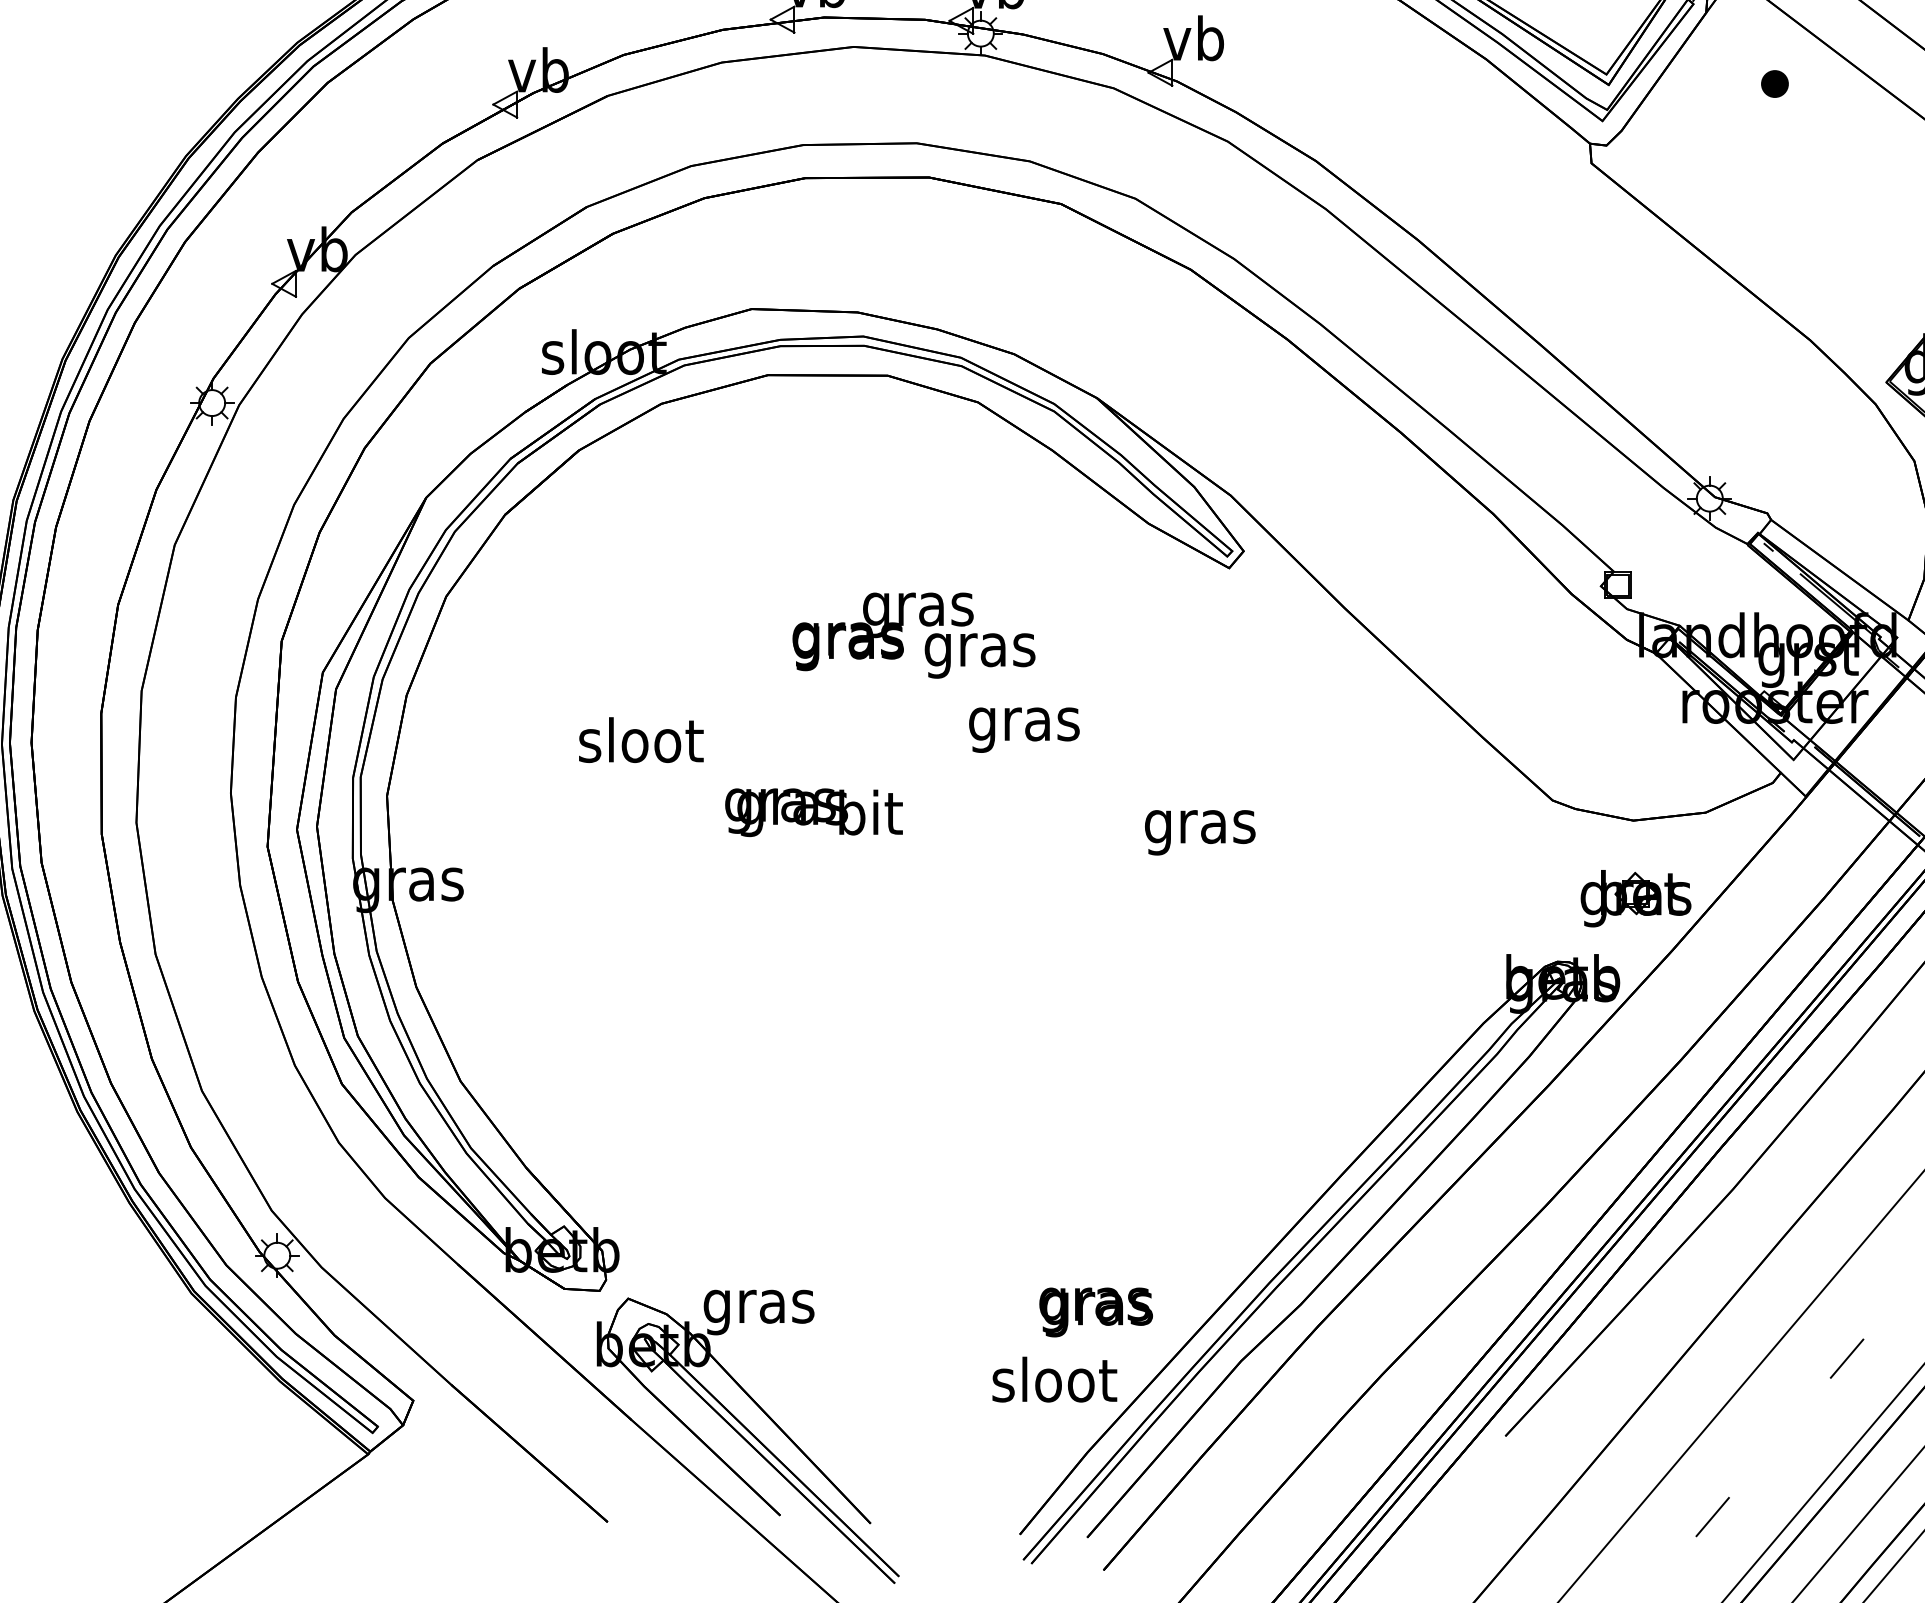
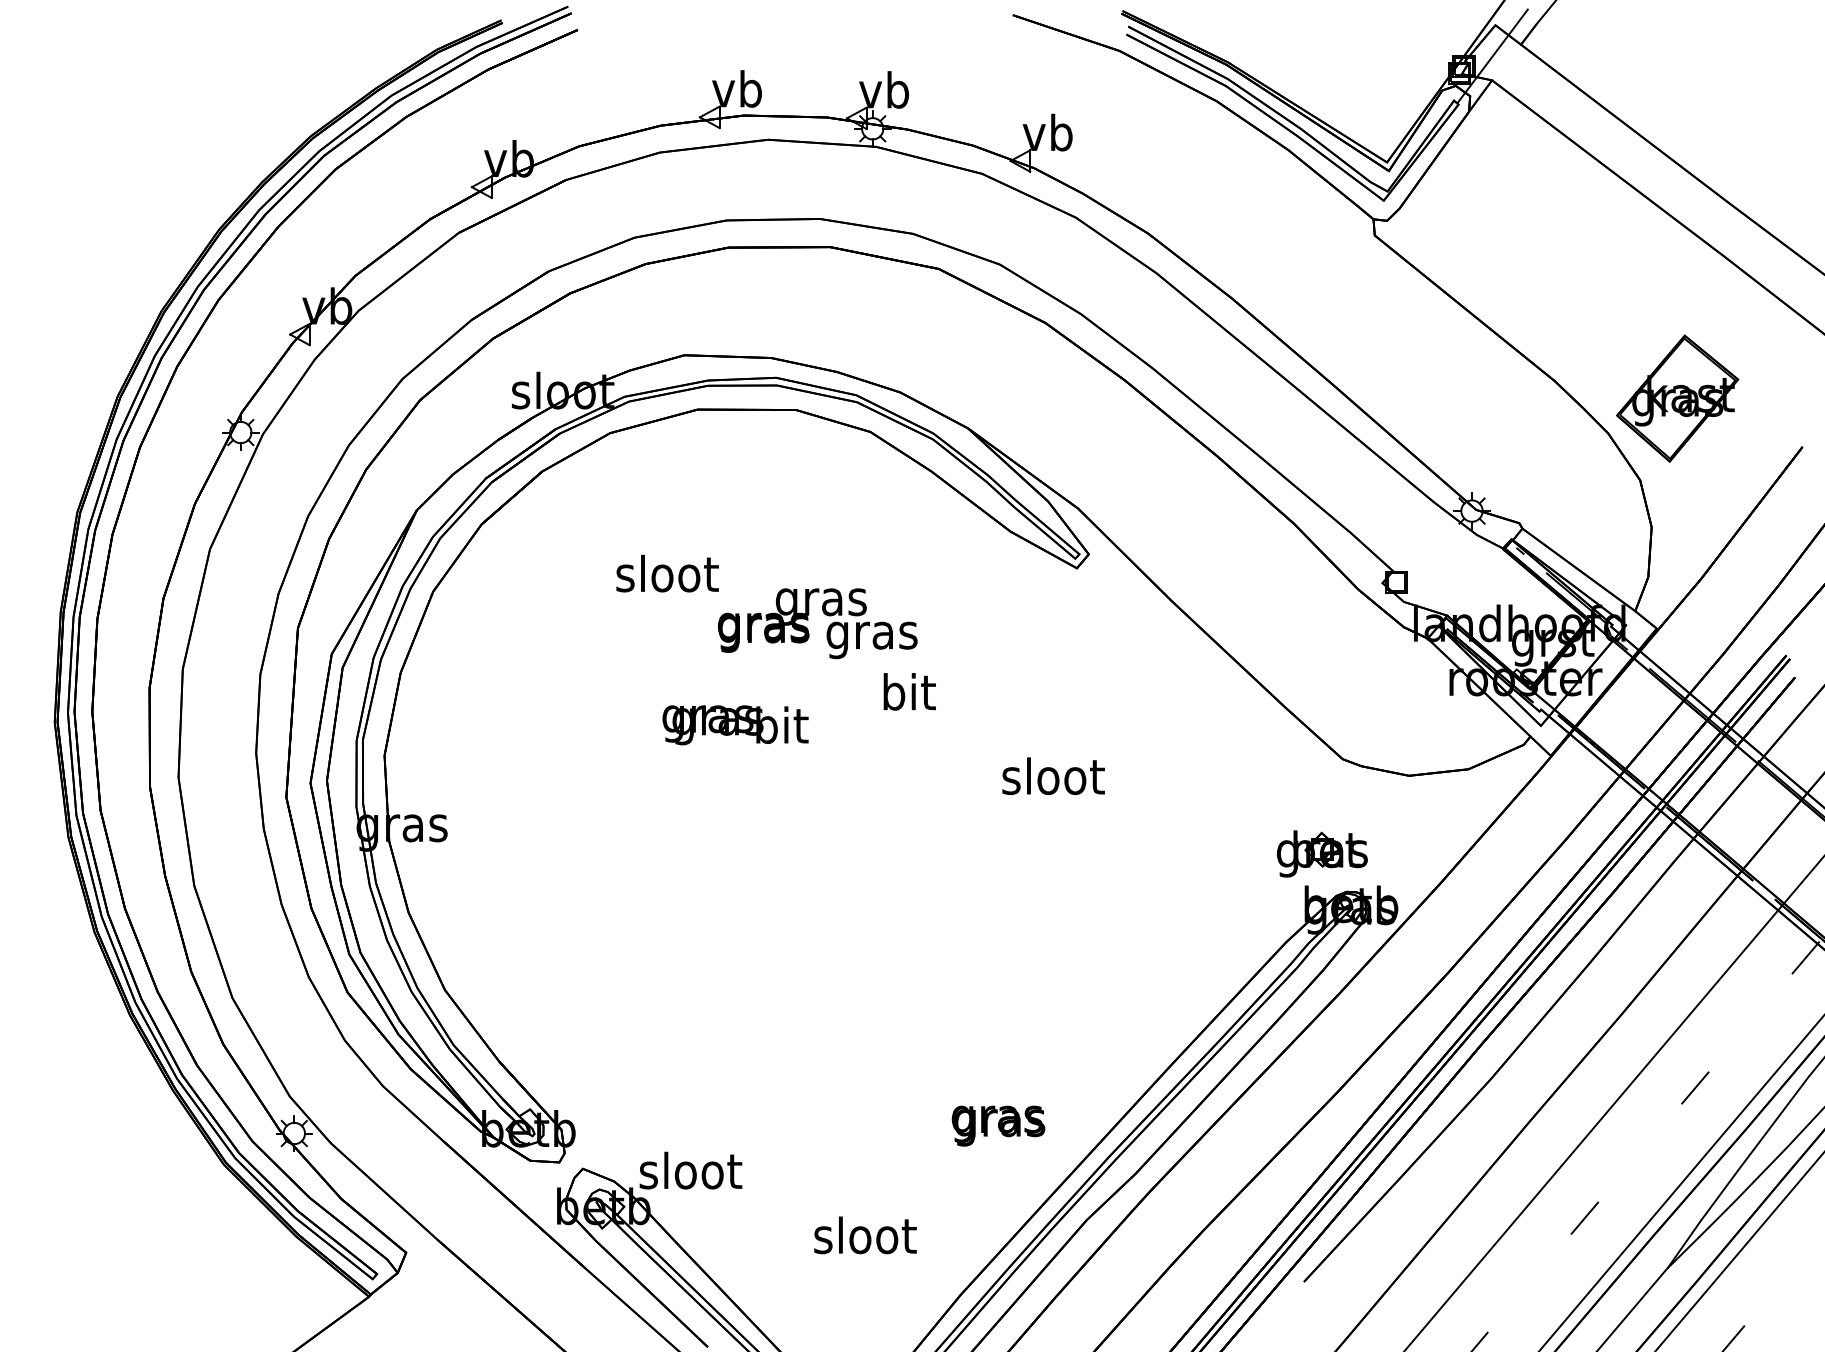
part: (1774, 83) -> (1525, 169), removed
text: (1024, 724) -> (908, 696), gras -> bit
text: (641, 739) -> (667, 573), moved
text: (813, 812) -> (735, 725), moved
text: (1200, 826) -> (1053, 780), gras -> sloot
part: (1634, 898) -> (1321, 853), moved
text: (759, 1305) -> (690, 1174), gras -> sloot
text: (1096, 1311) -> (998, 1125), moved
text: (1054, 1379) -> (865, 1235), moved

